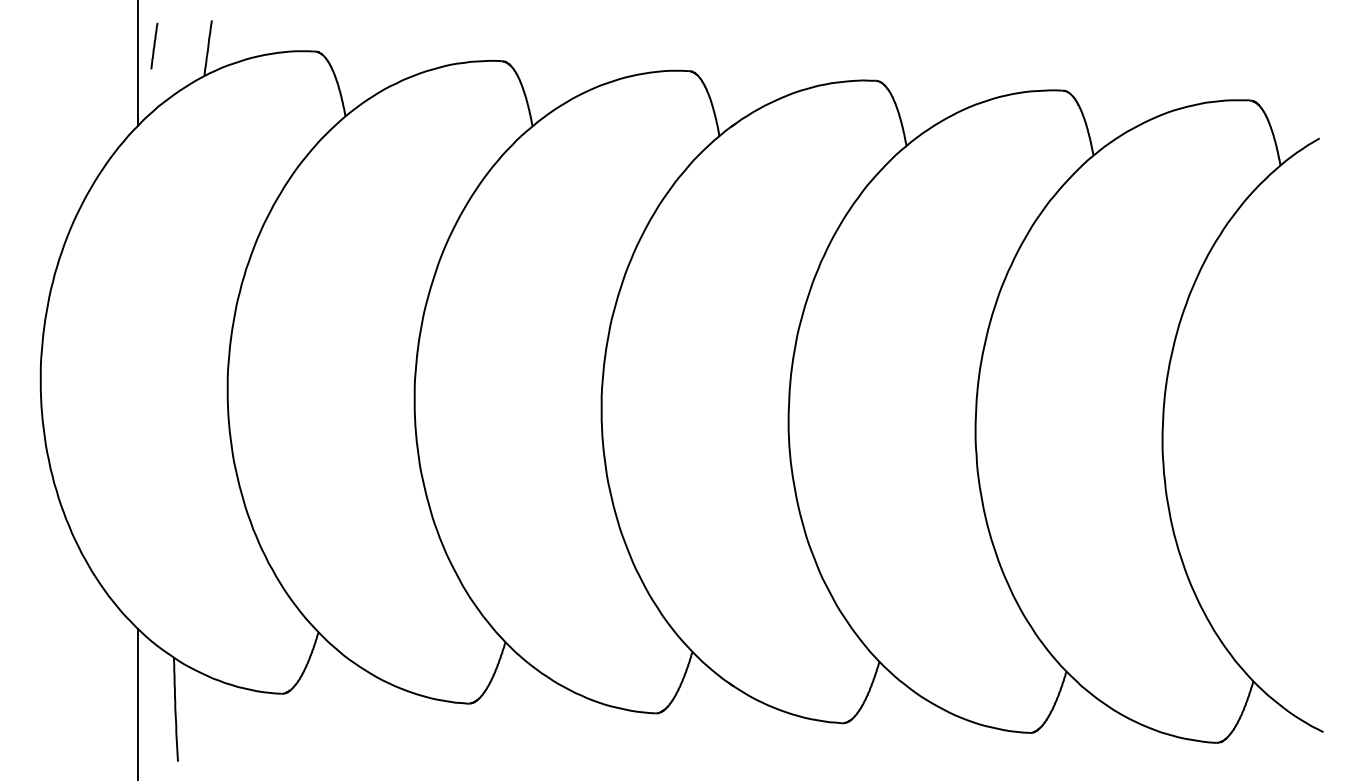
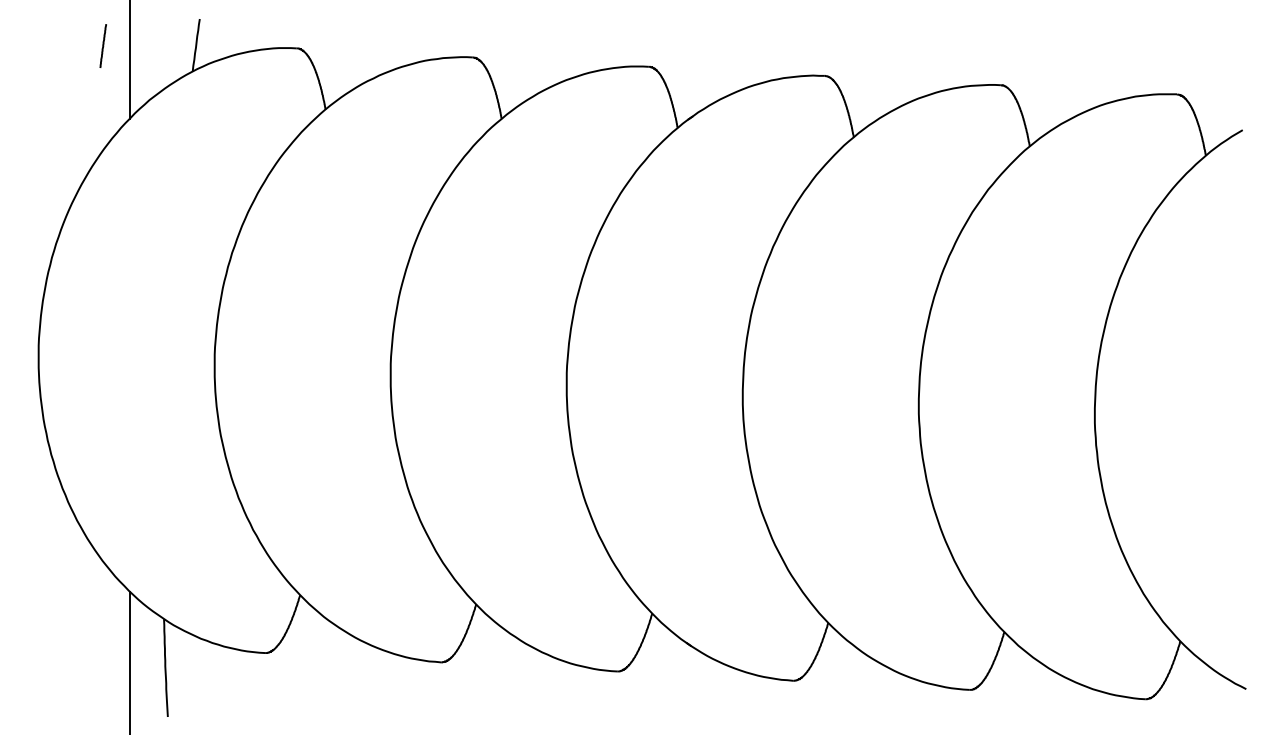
line: (154, 45) -> (103, 45), moved

